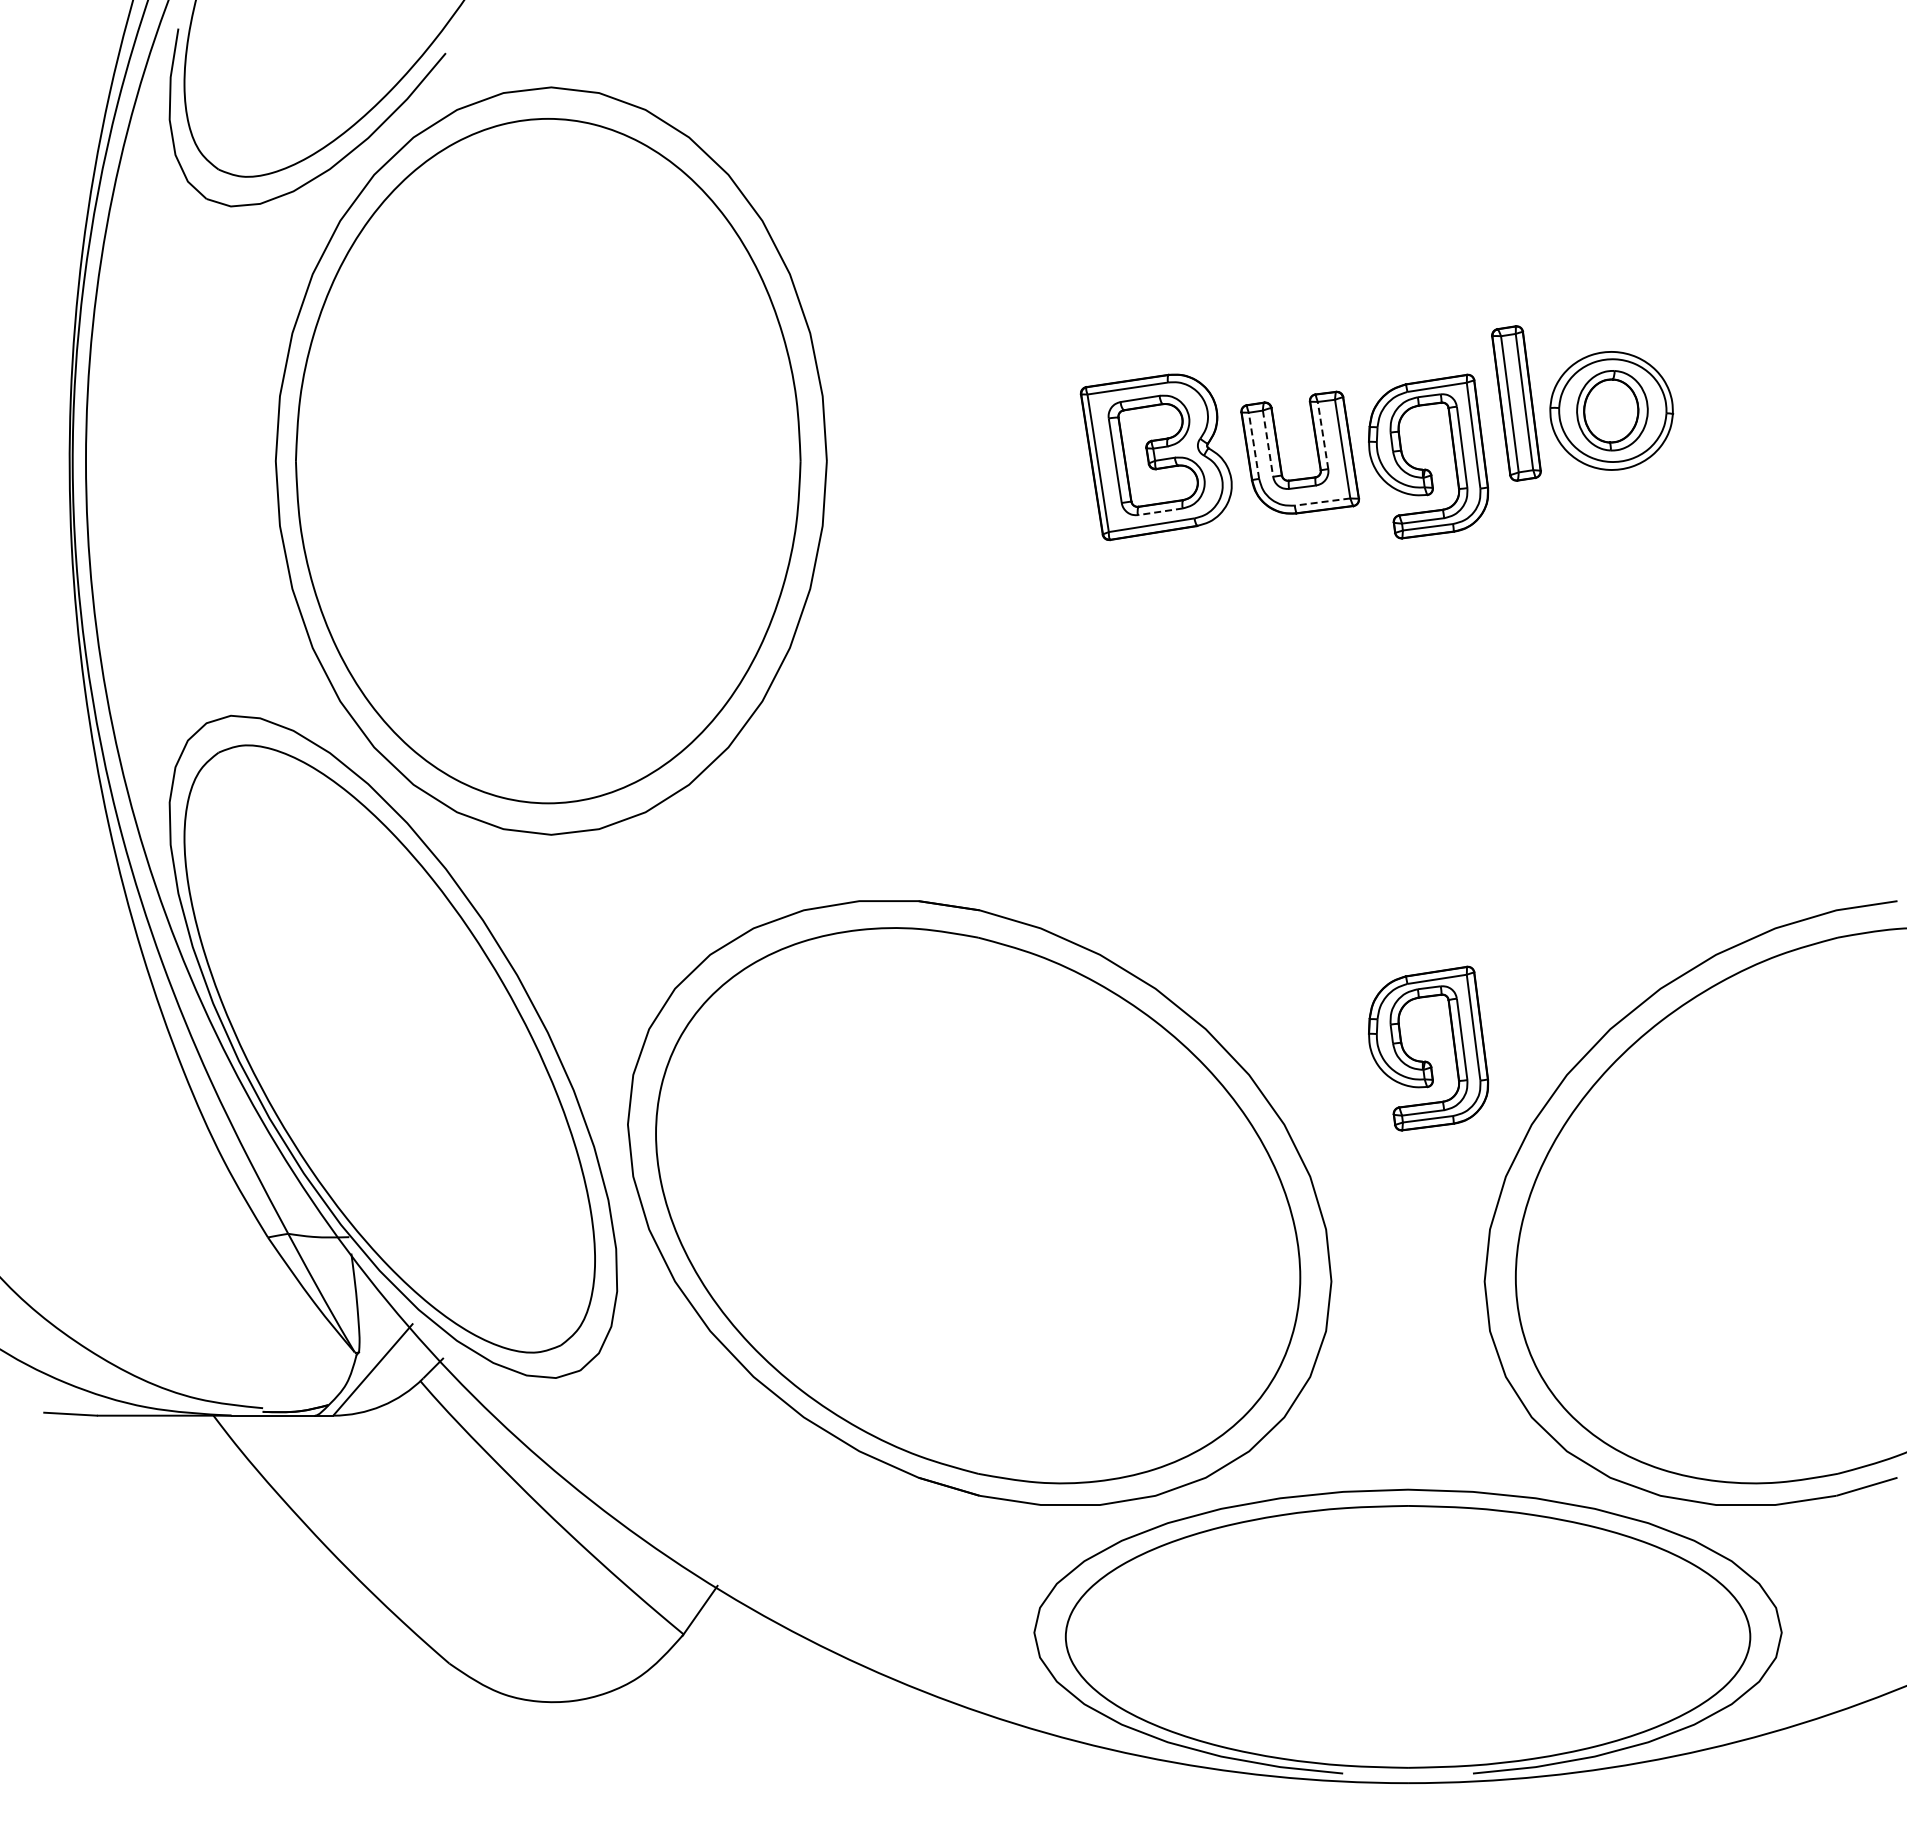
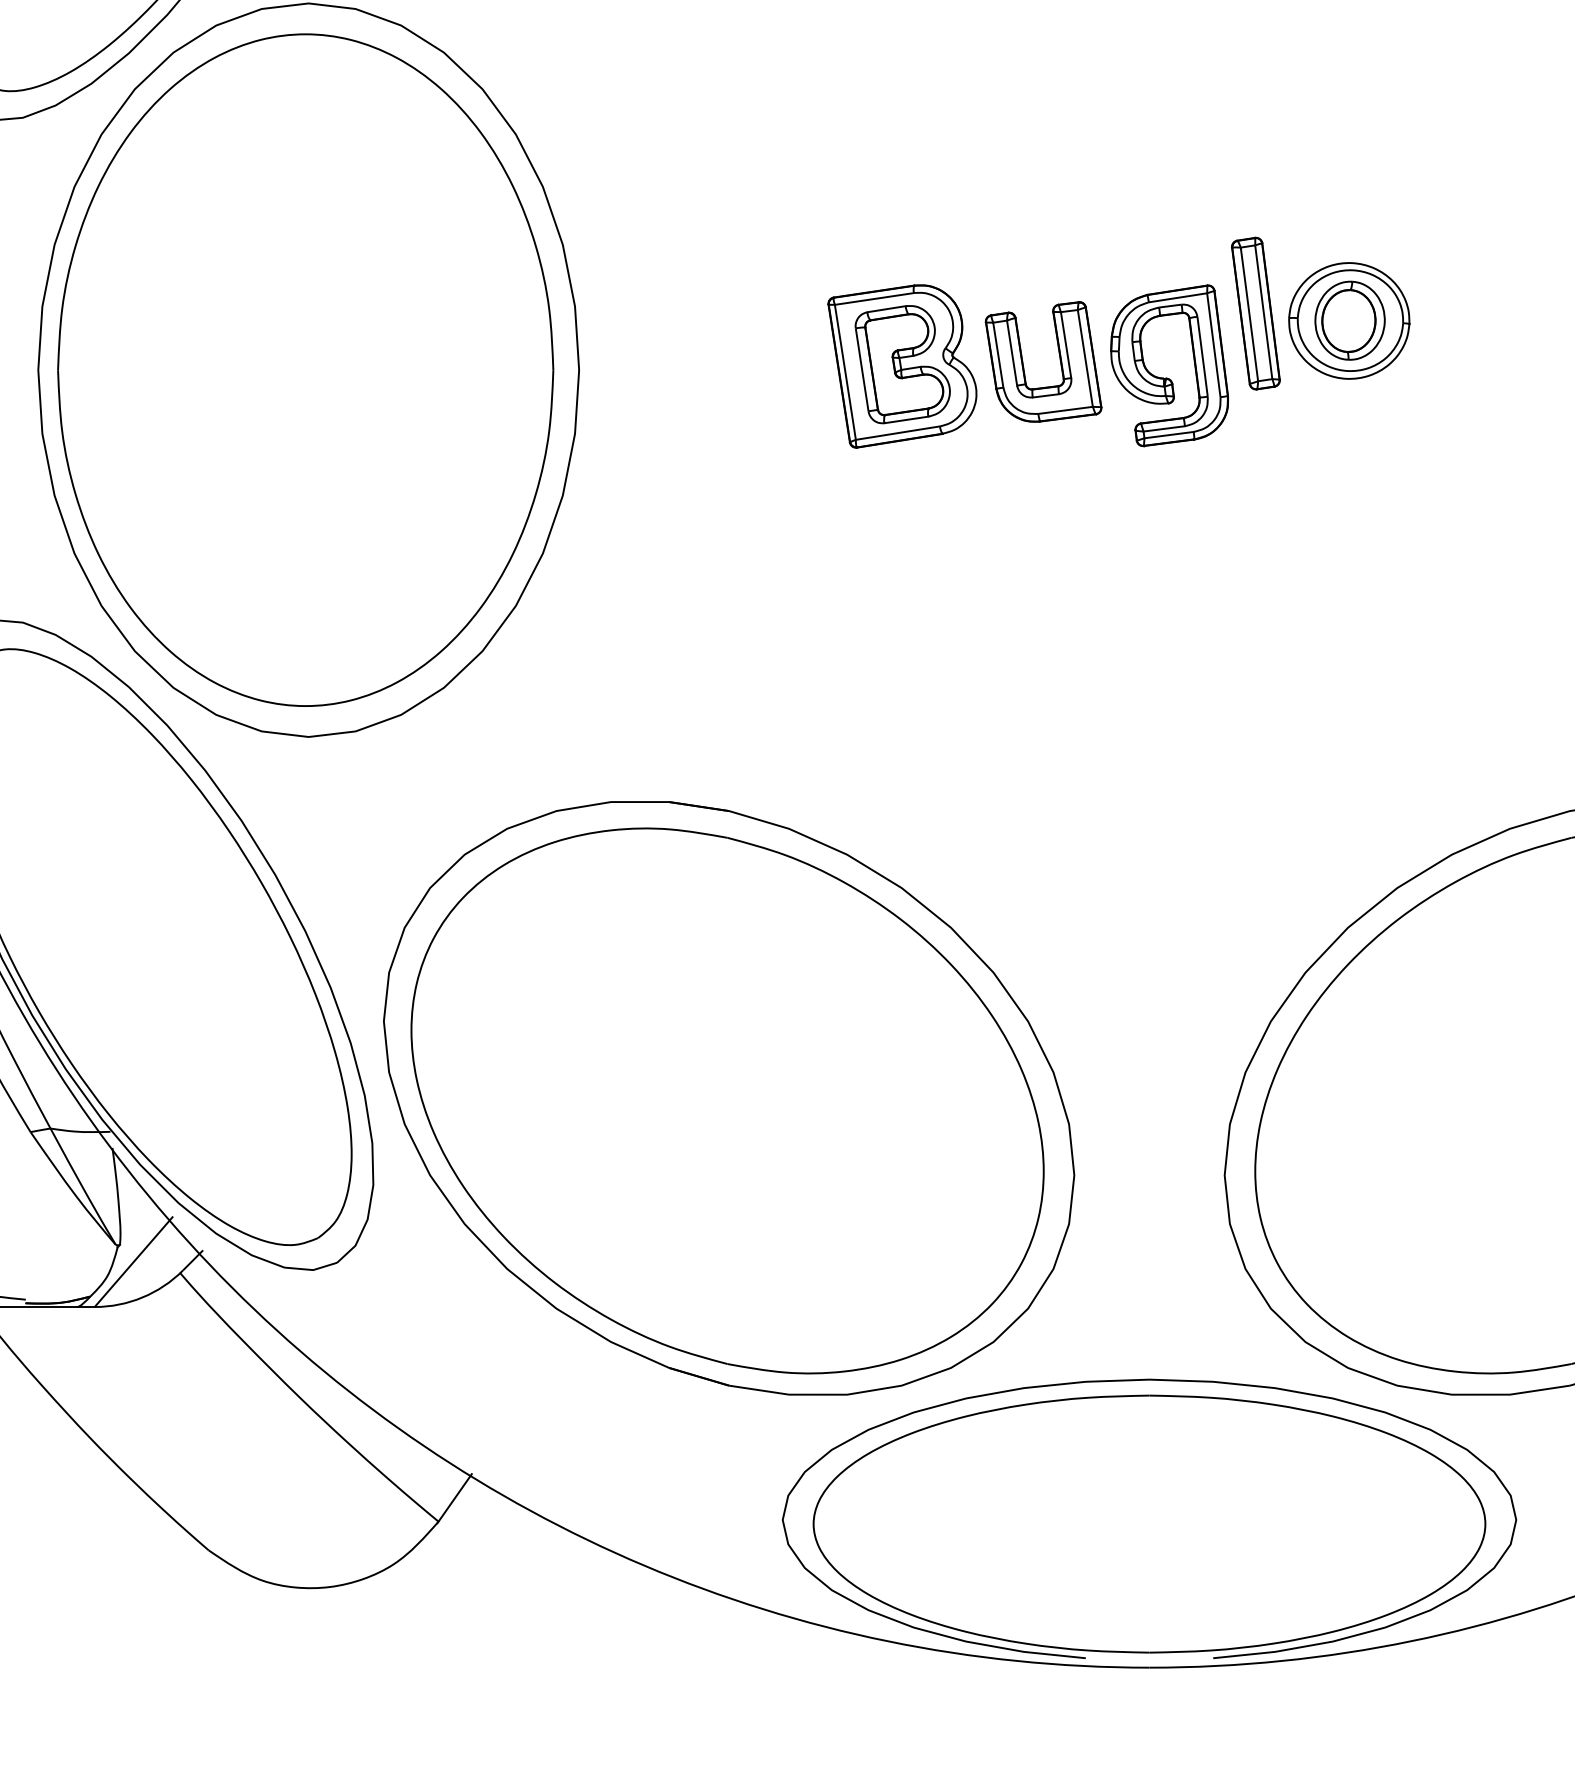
line: (1323, 435) -> (1066, 345), dashed -> solid
line: (1268, 443) -> (1012, 352), dashed -> solid
line: (1253, 445) -> (997, 354), dashed -> solid
line: (1322, 502) -> (1065, 410), dashed -> solid
line: (1160, 511) -> (906, 419), dashed -> solid
part: (1426, 1060) -> (1167, 958), removed

